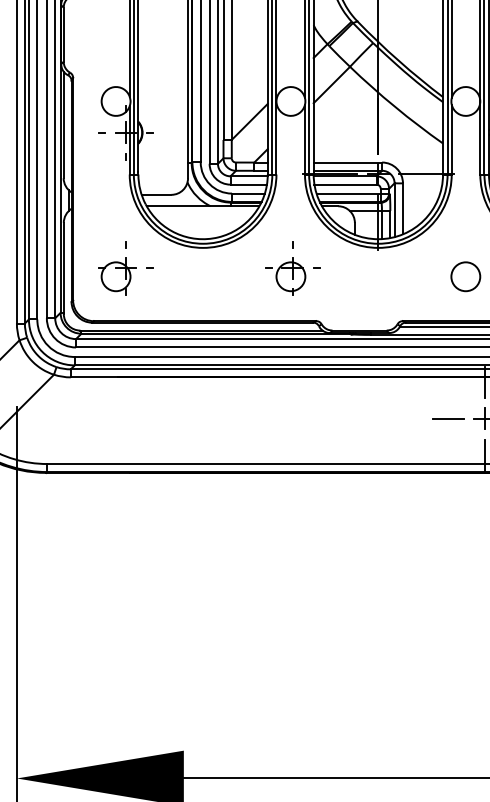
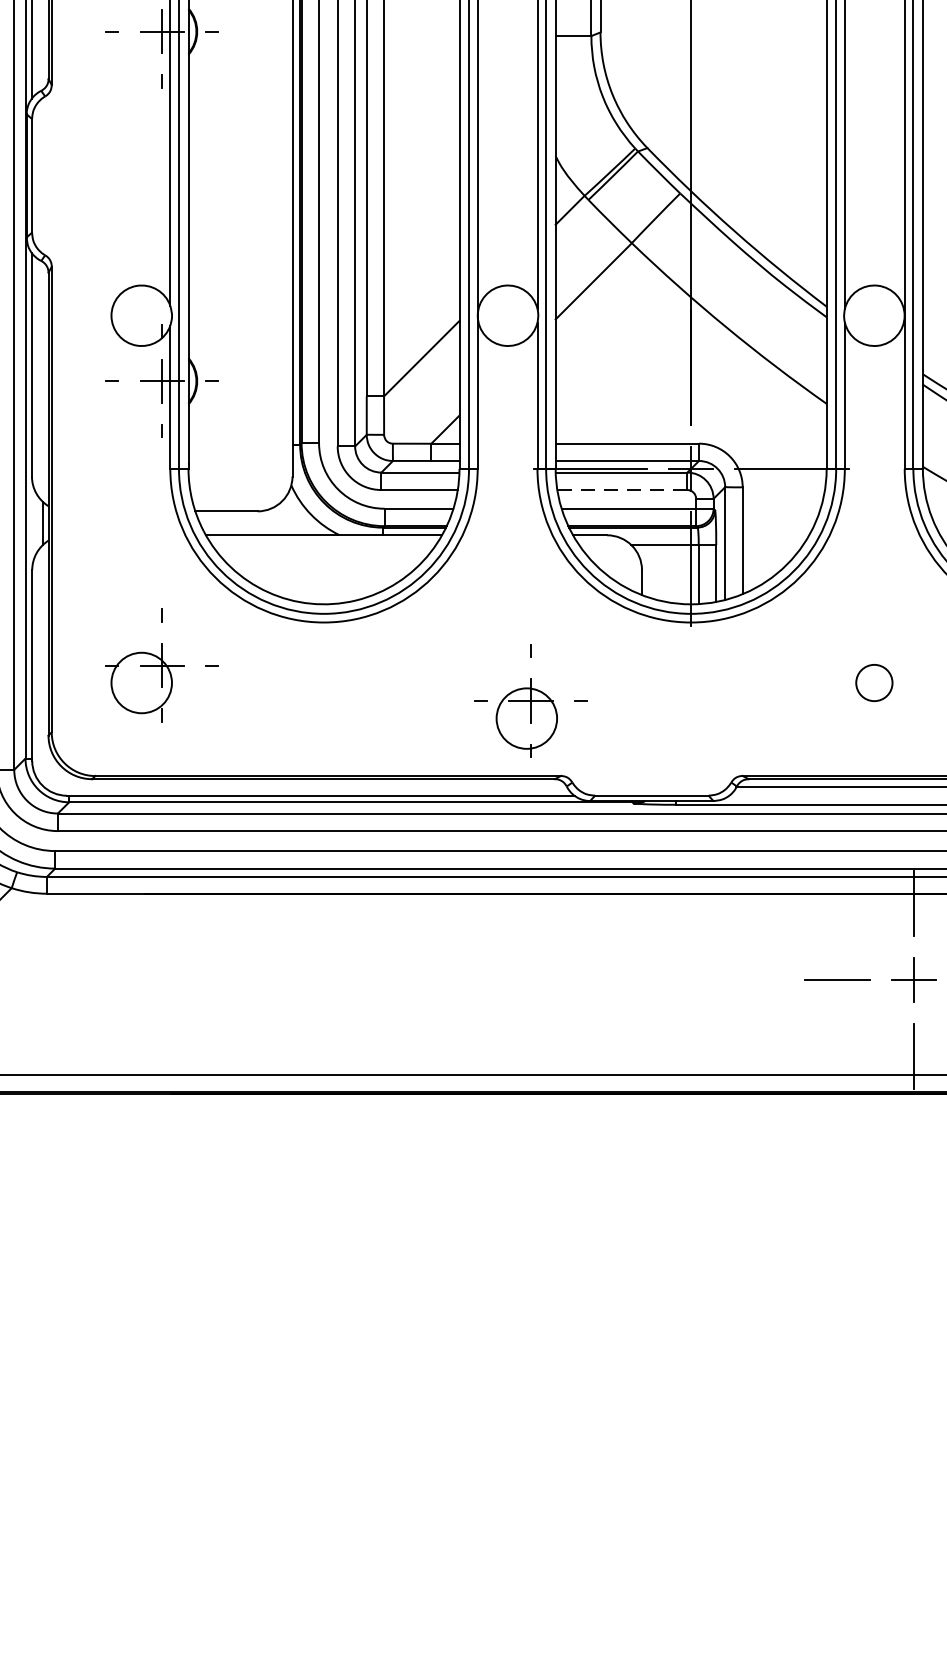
line: (345, 184) -> (622, 489), solid -> dashed
part: (292, 268) -> (530, 701), moved
circle: (465, 276) -> (873, 682), size x0.6

